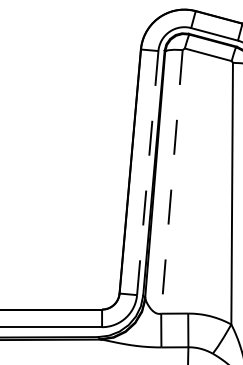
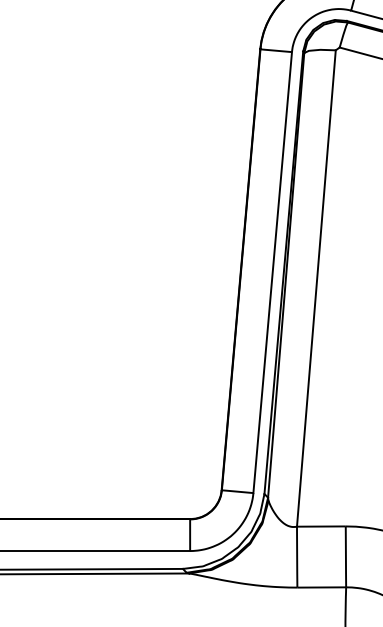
line: (147, 173) -> (272, 273), dashed -> solid
line: (171, 182) -> (315, 289), dashed -> solid

